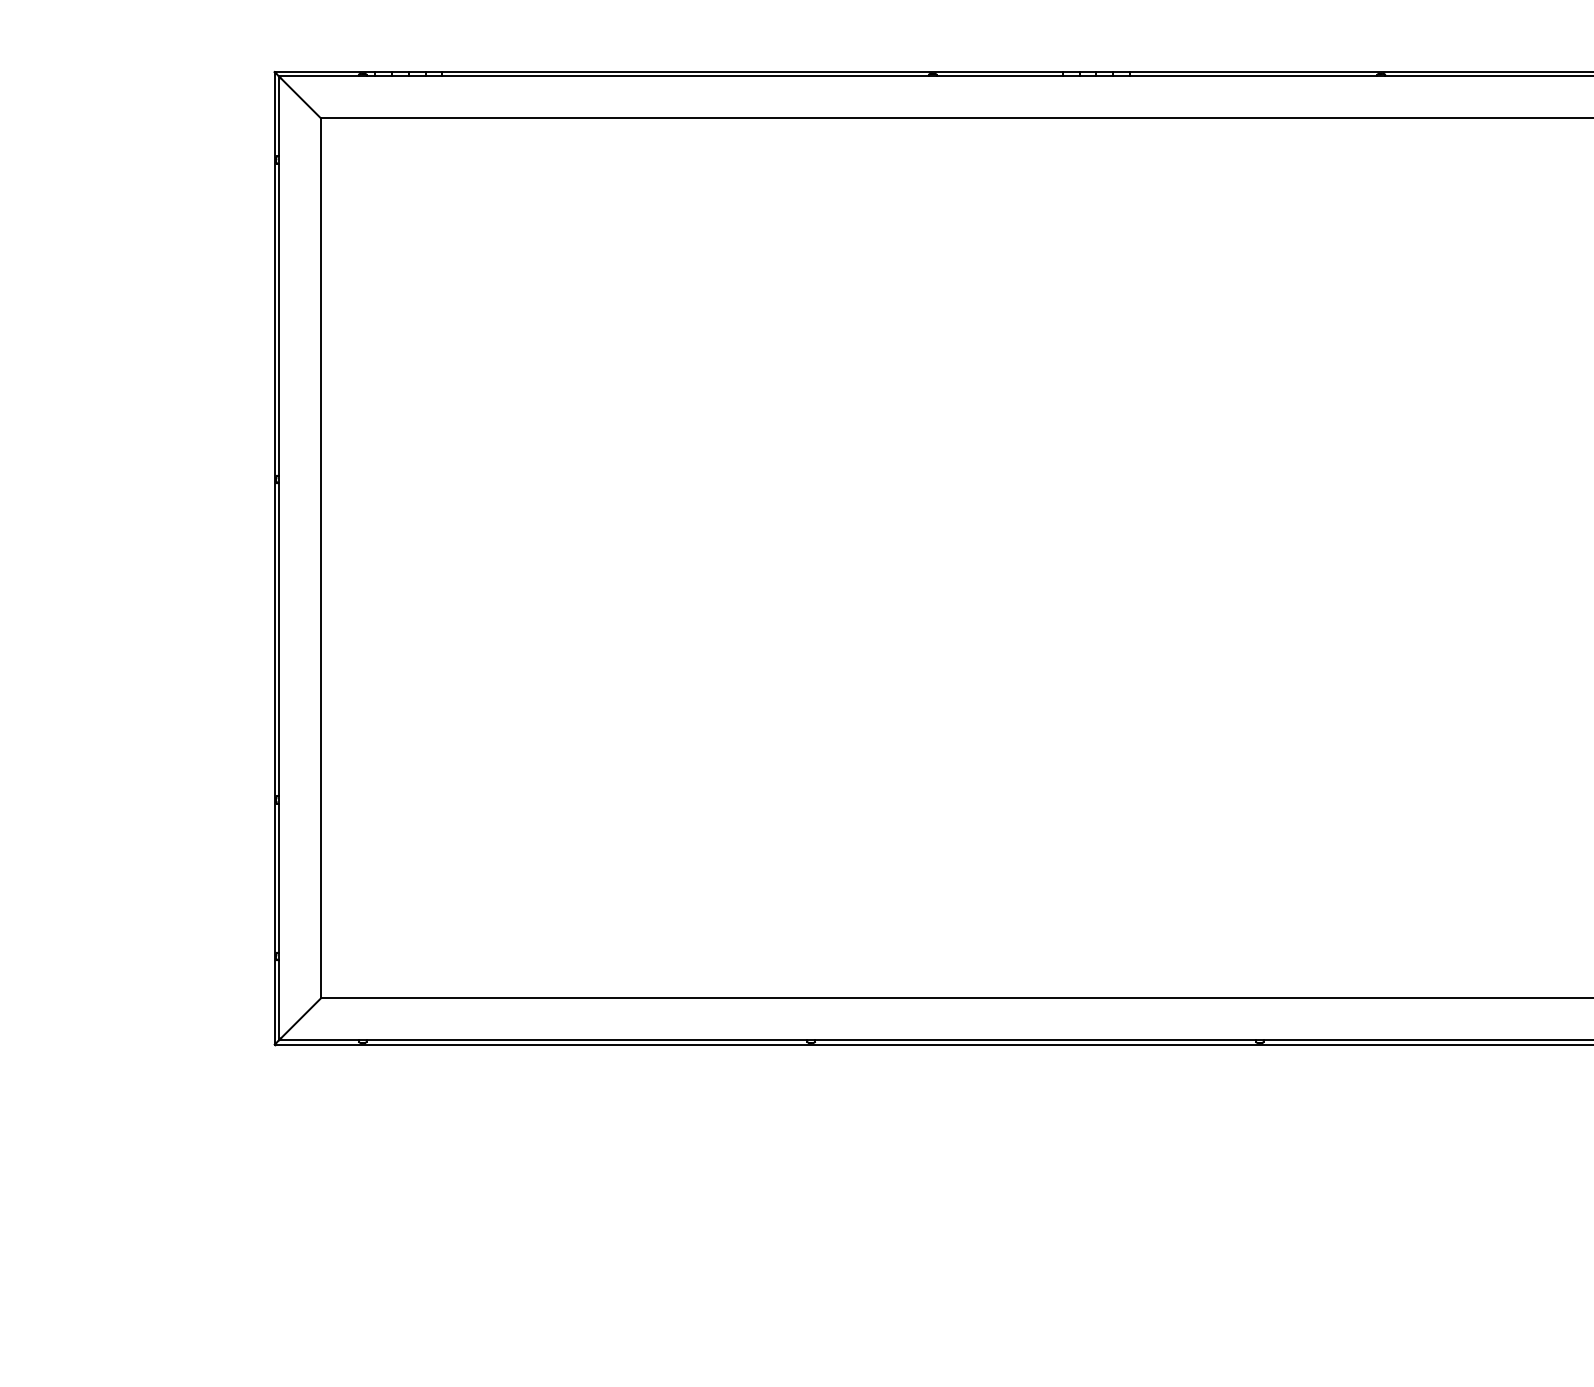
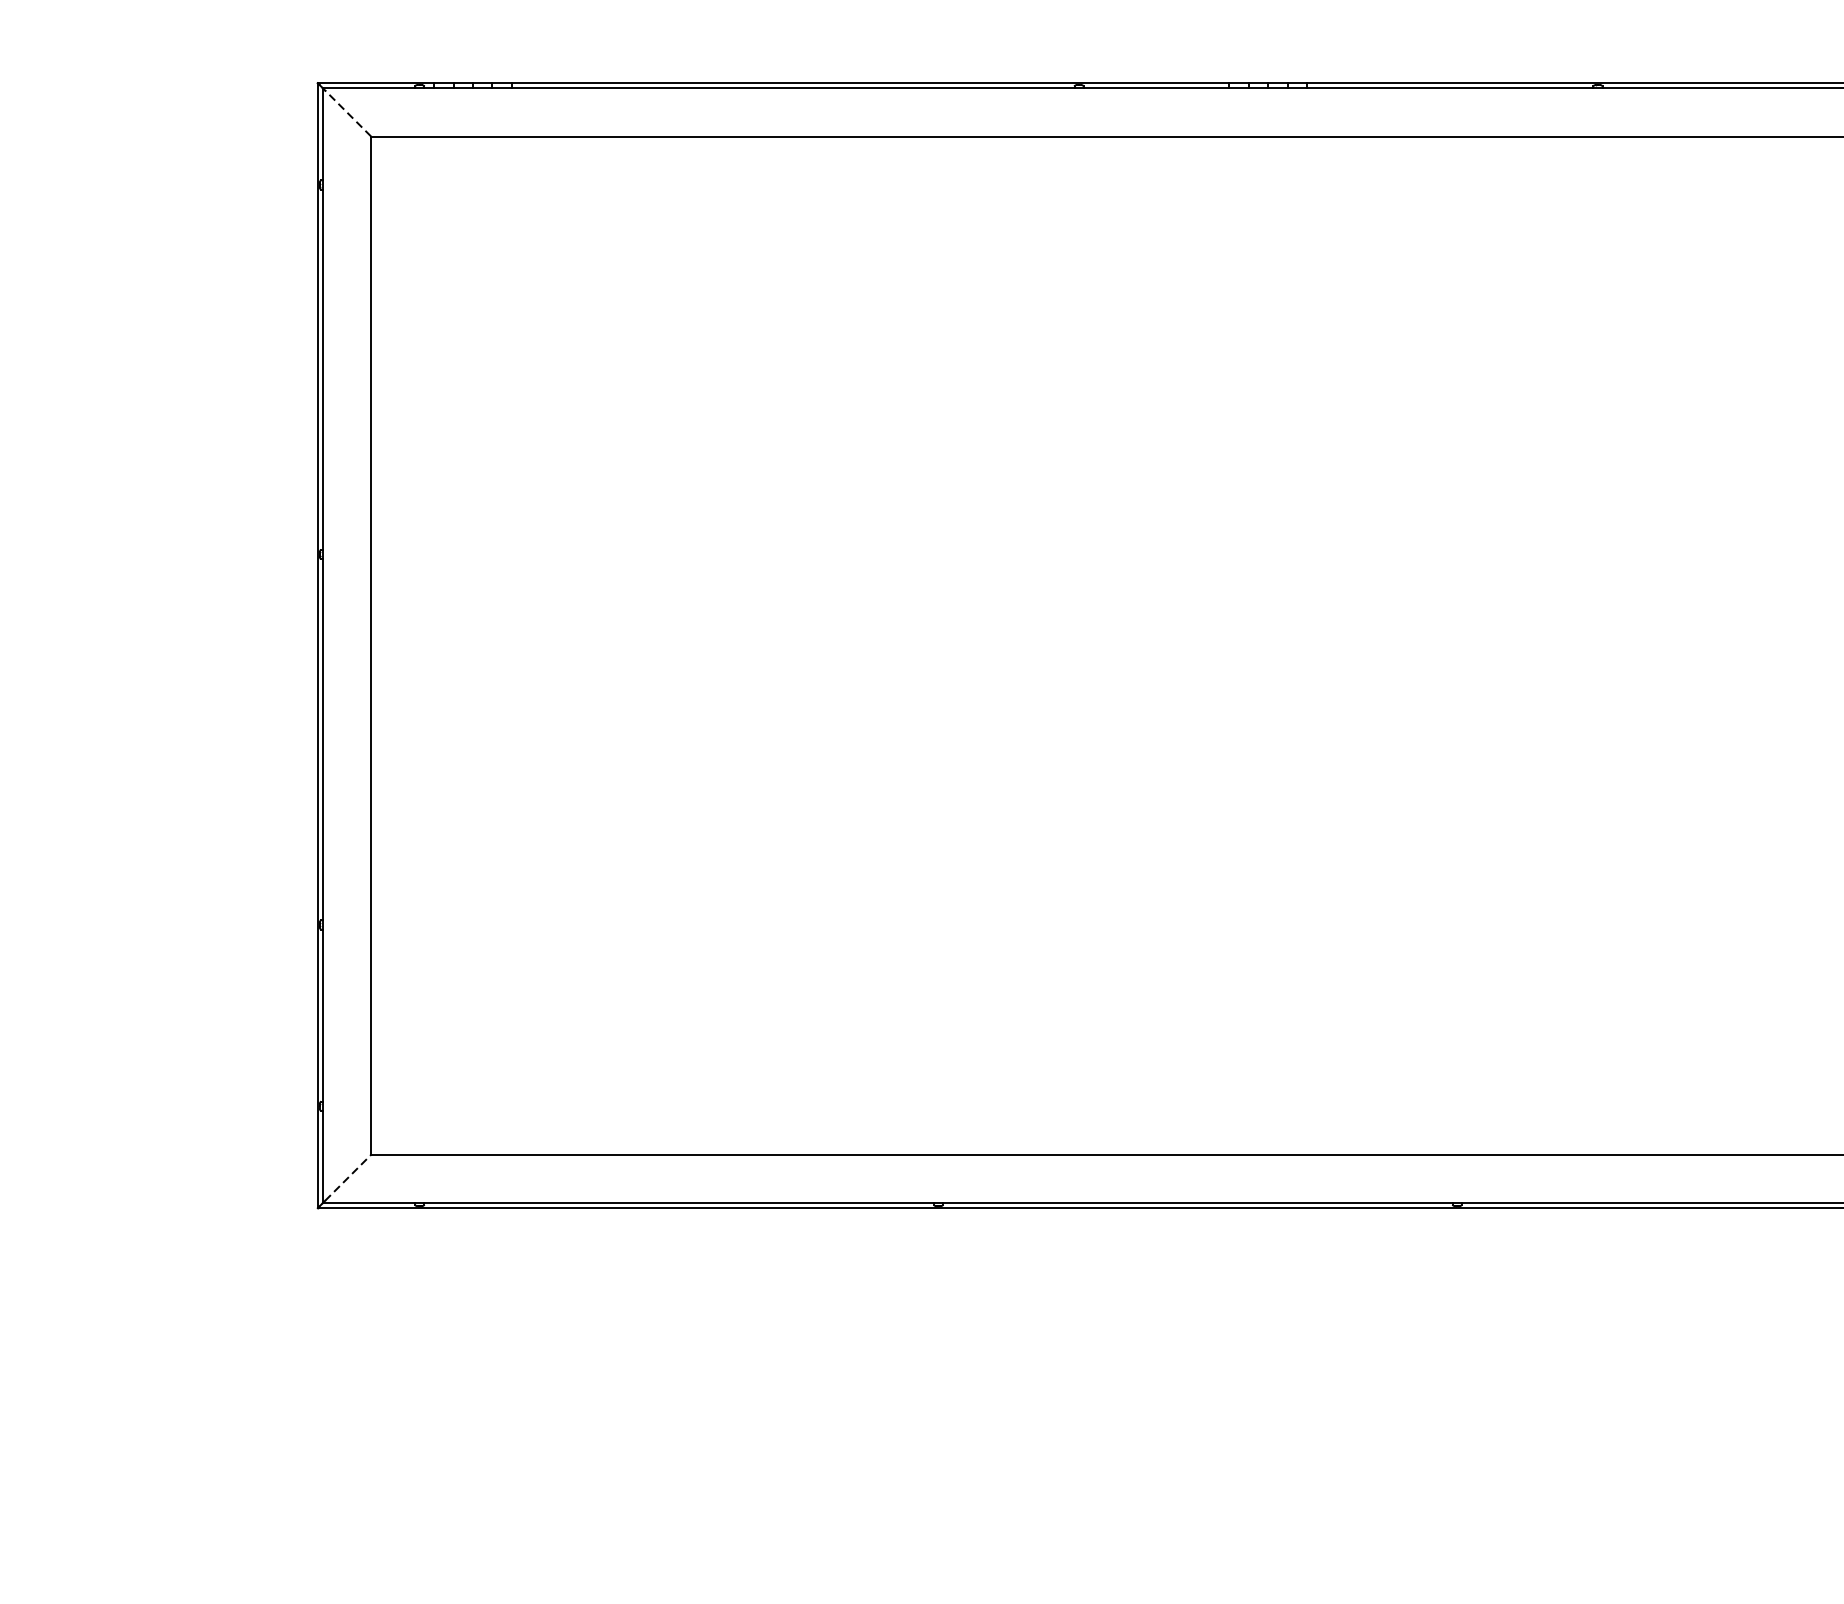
line: (300, 97) -> (347, 112), solid -> dashed
line: (301, 1018) -> (348, 1177), solid -> dashed

